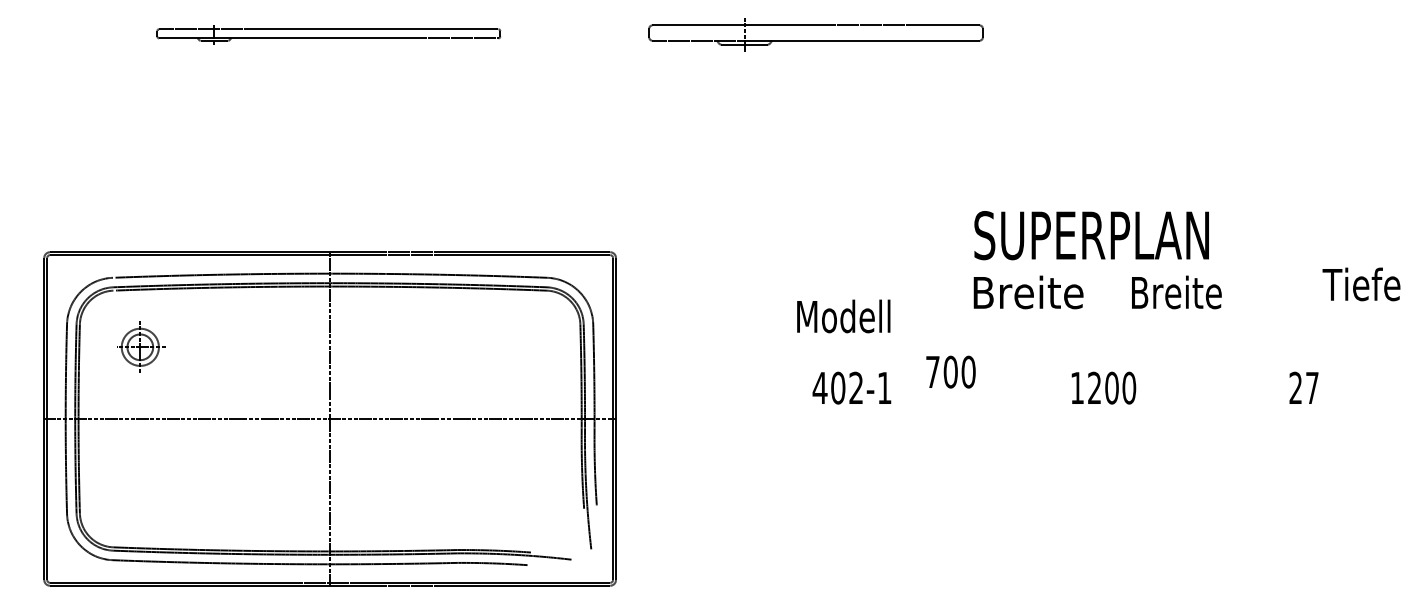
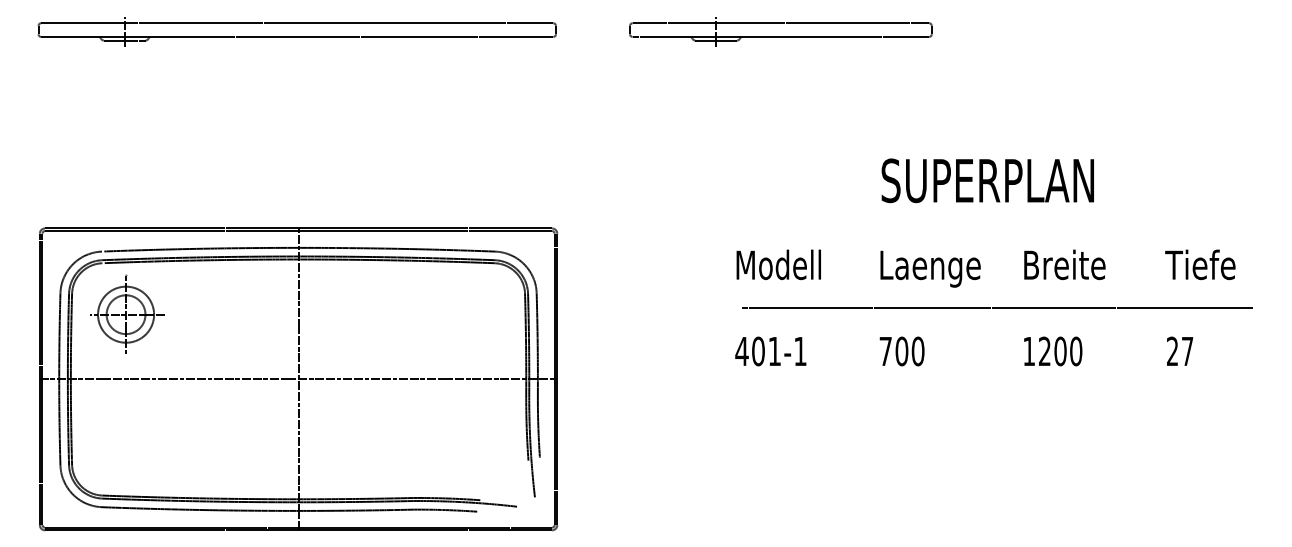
part: (328, 34) -> (297, 31), size x1.67
part: (815, 34) -> (780, 31), moved
text: (1091, 235) -> (987, 180), moved
text: (1361, 284) -> (1200, 264), moved
text: (1028, 296) -> (930, 268), Breite -> Laenge
text: (843, 316) -> (778, 264), moved
line: (1102, 339) -> (997, 307), added
part: (141, 346) -> (127, 313), size x1.67
text: (950, 371) -> (901, 350), moved
text: (855, 387) -> (774, 350), 402-1 -> 401-1
text: (1103, 387) -> (1052, 350), moved

